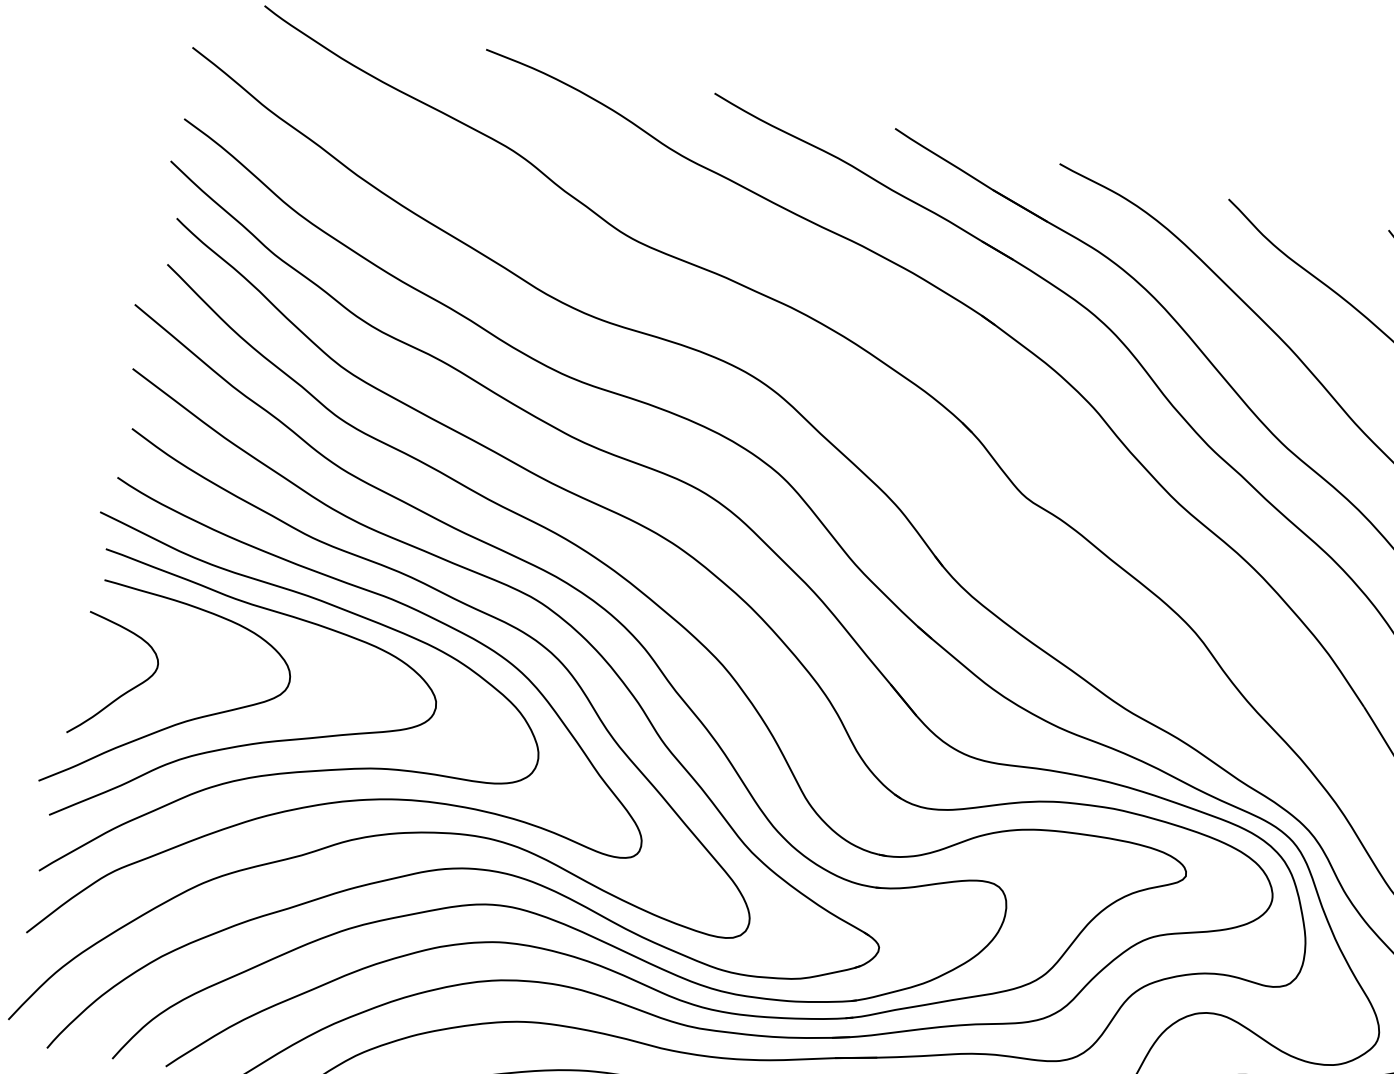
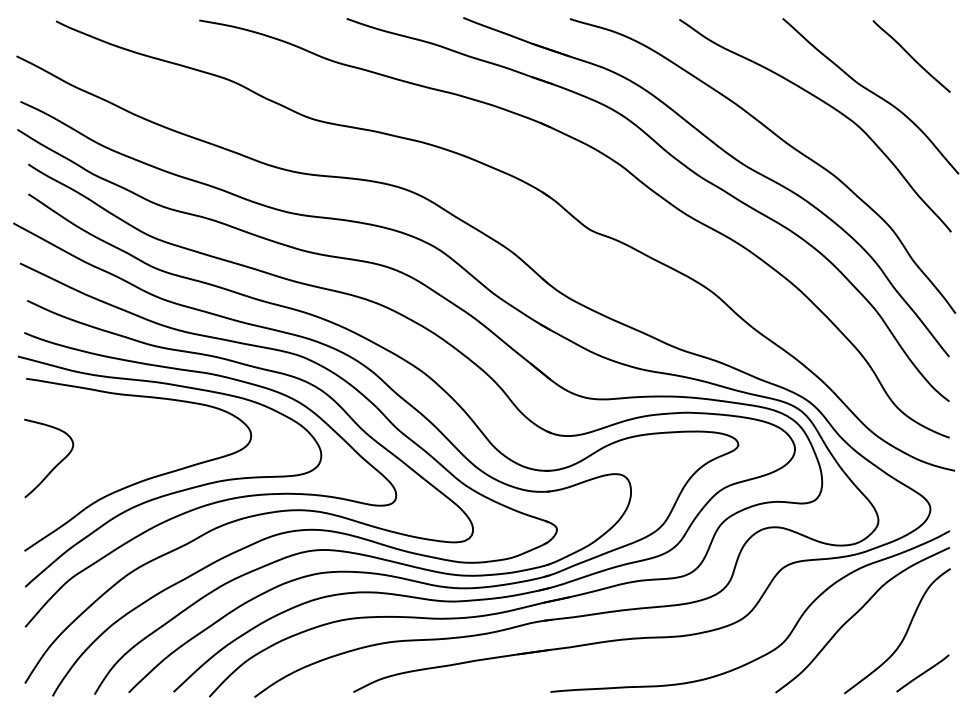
curve: (177, 722) -> (92, 477), removed

